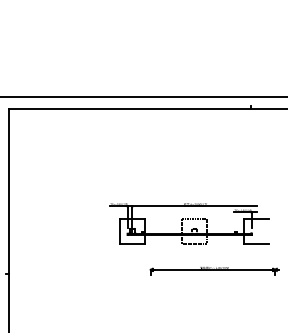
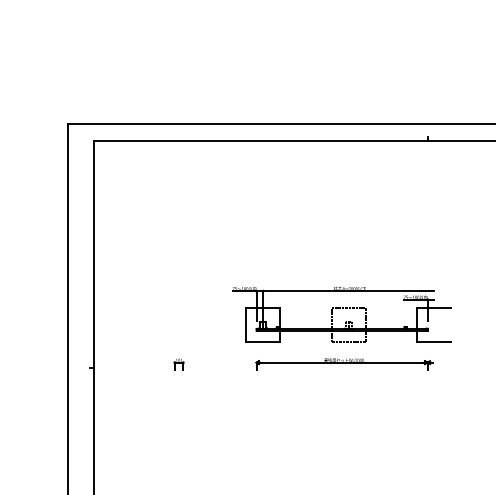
part: (188, 218) -> (340, 308), moved
part: (70, 271) -> (178, 364), added
part: (214, 271) -> (344, 364), moved

